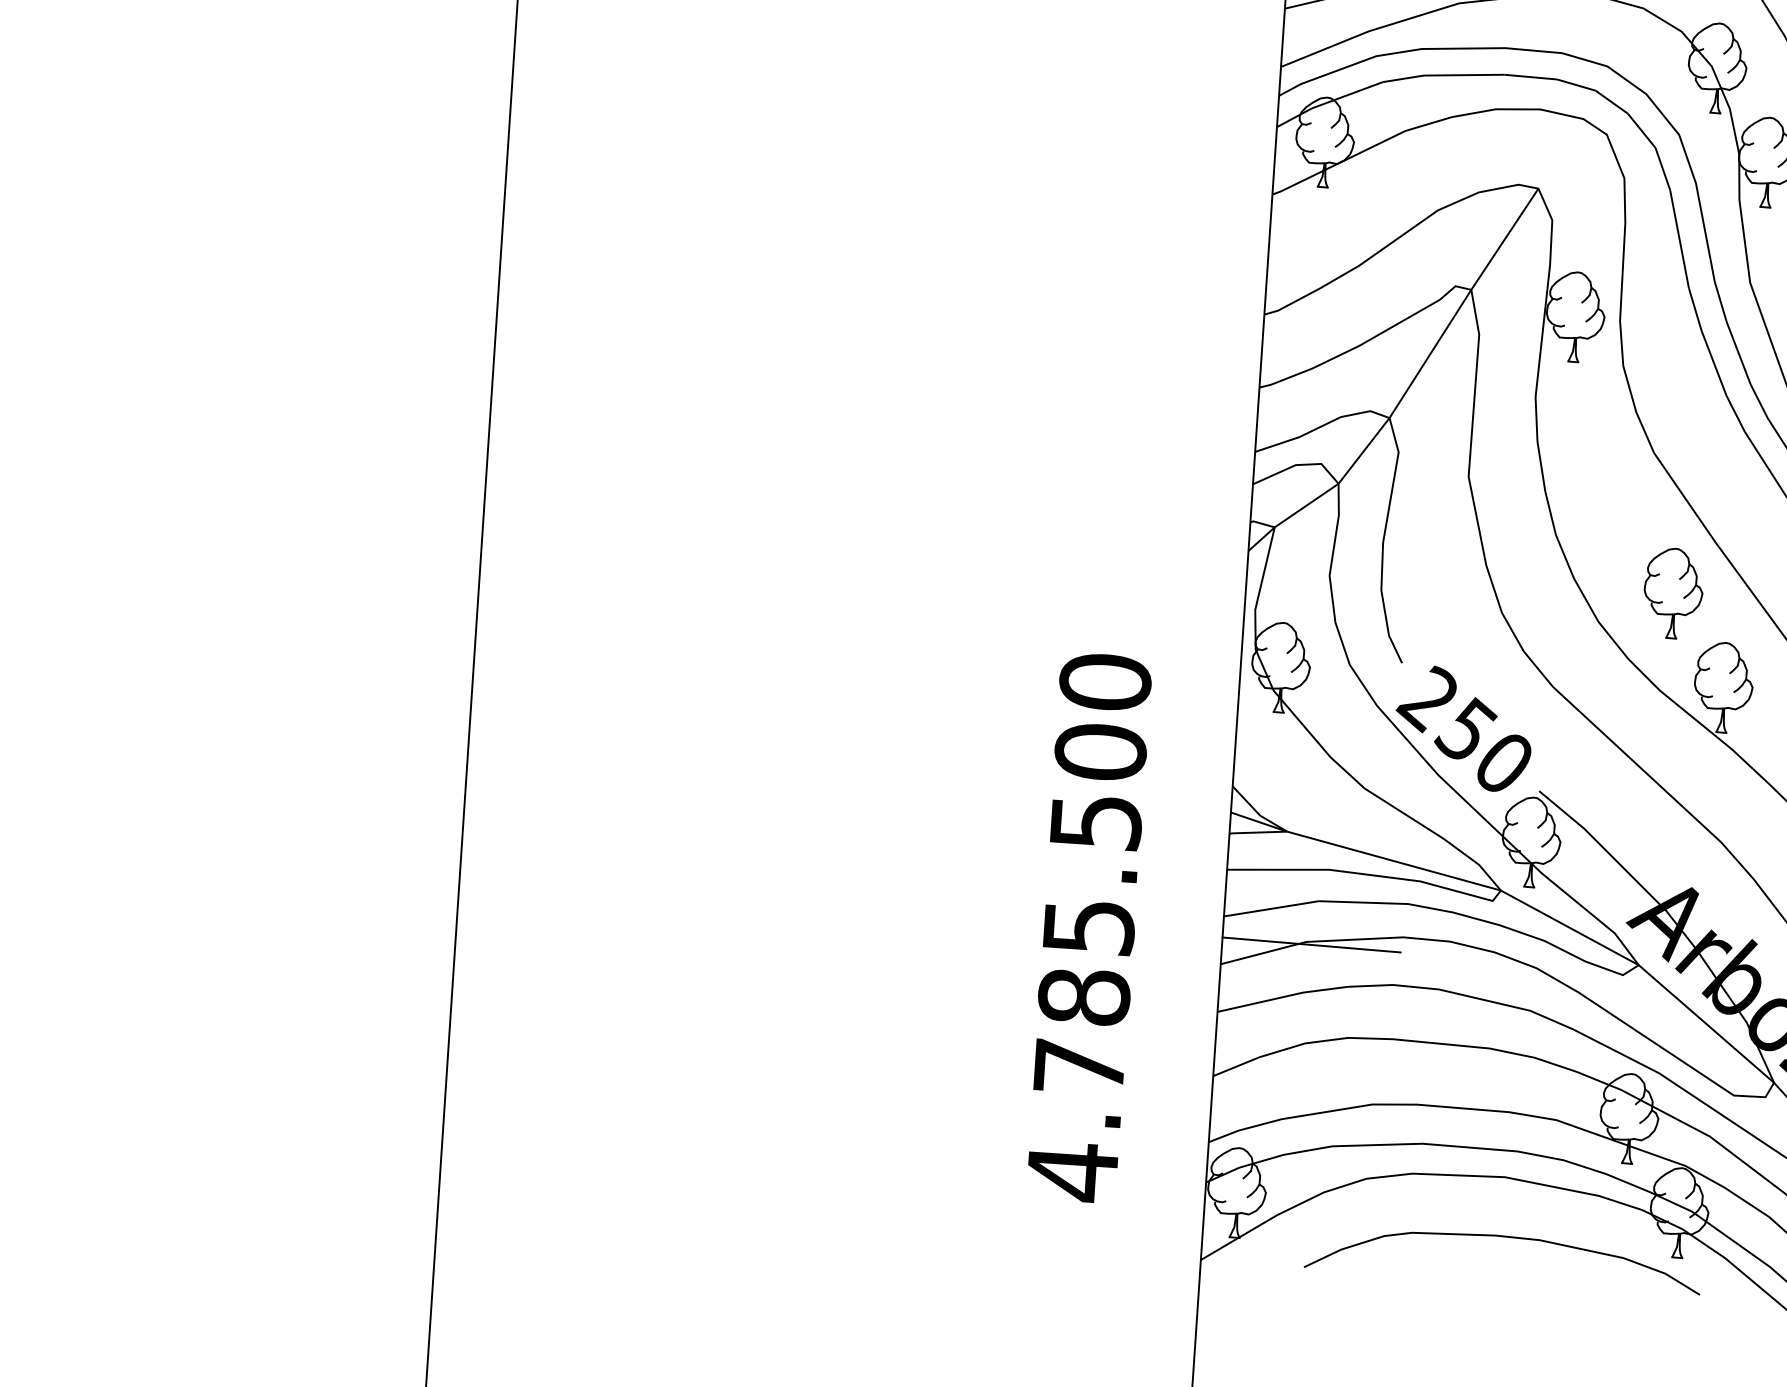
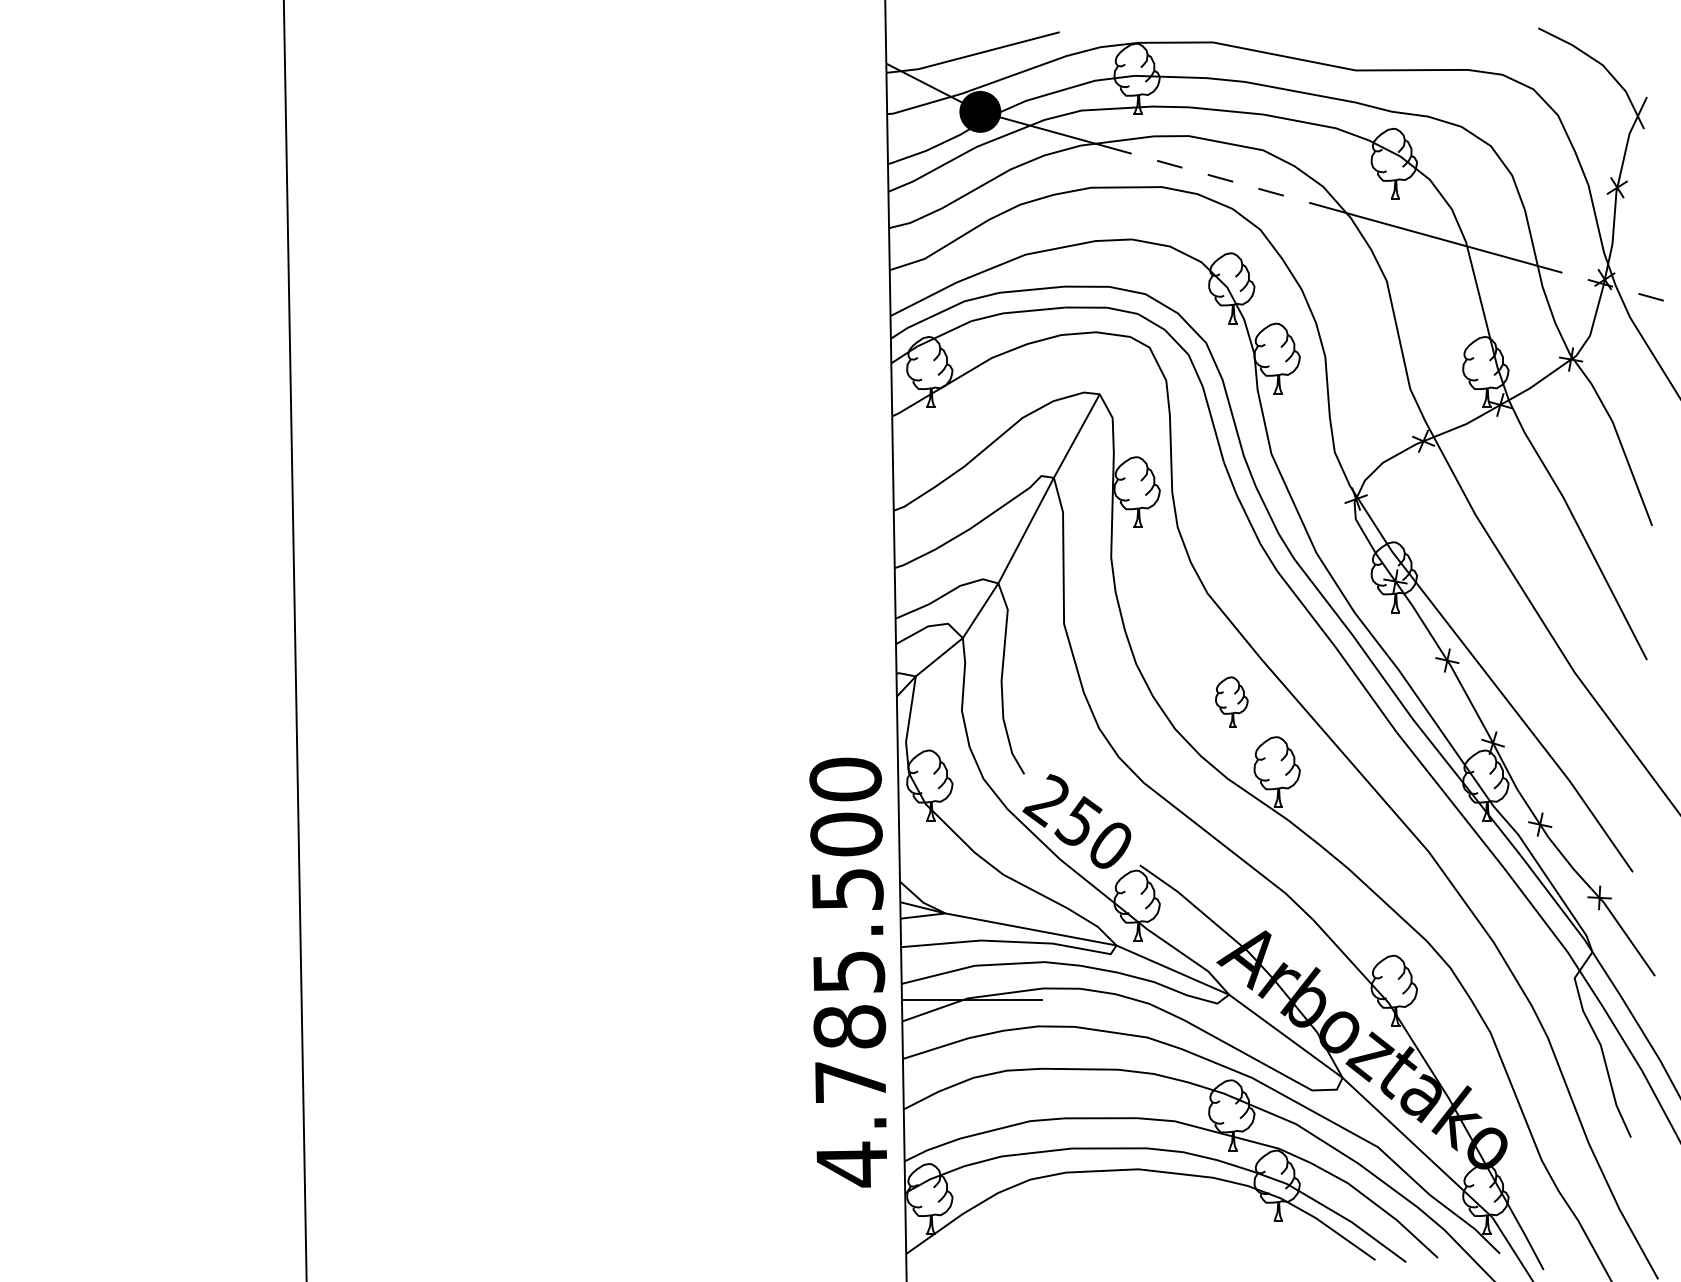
part: (1673, 592) -> (1231, 701), size x0.7
text: (1087, 927) -> (847, 972), moved
curve: (1505, 1237) -> (1142, 1216), removed

